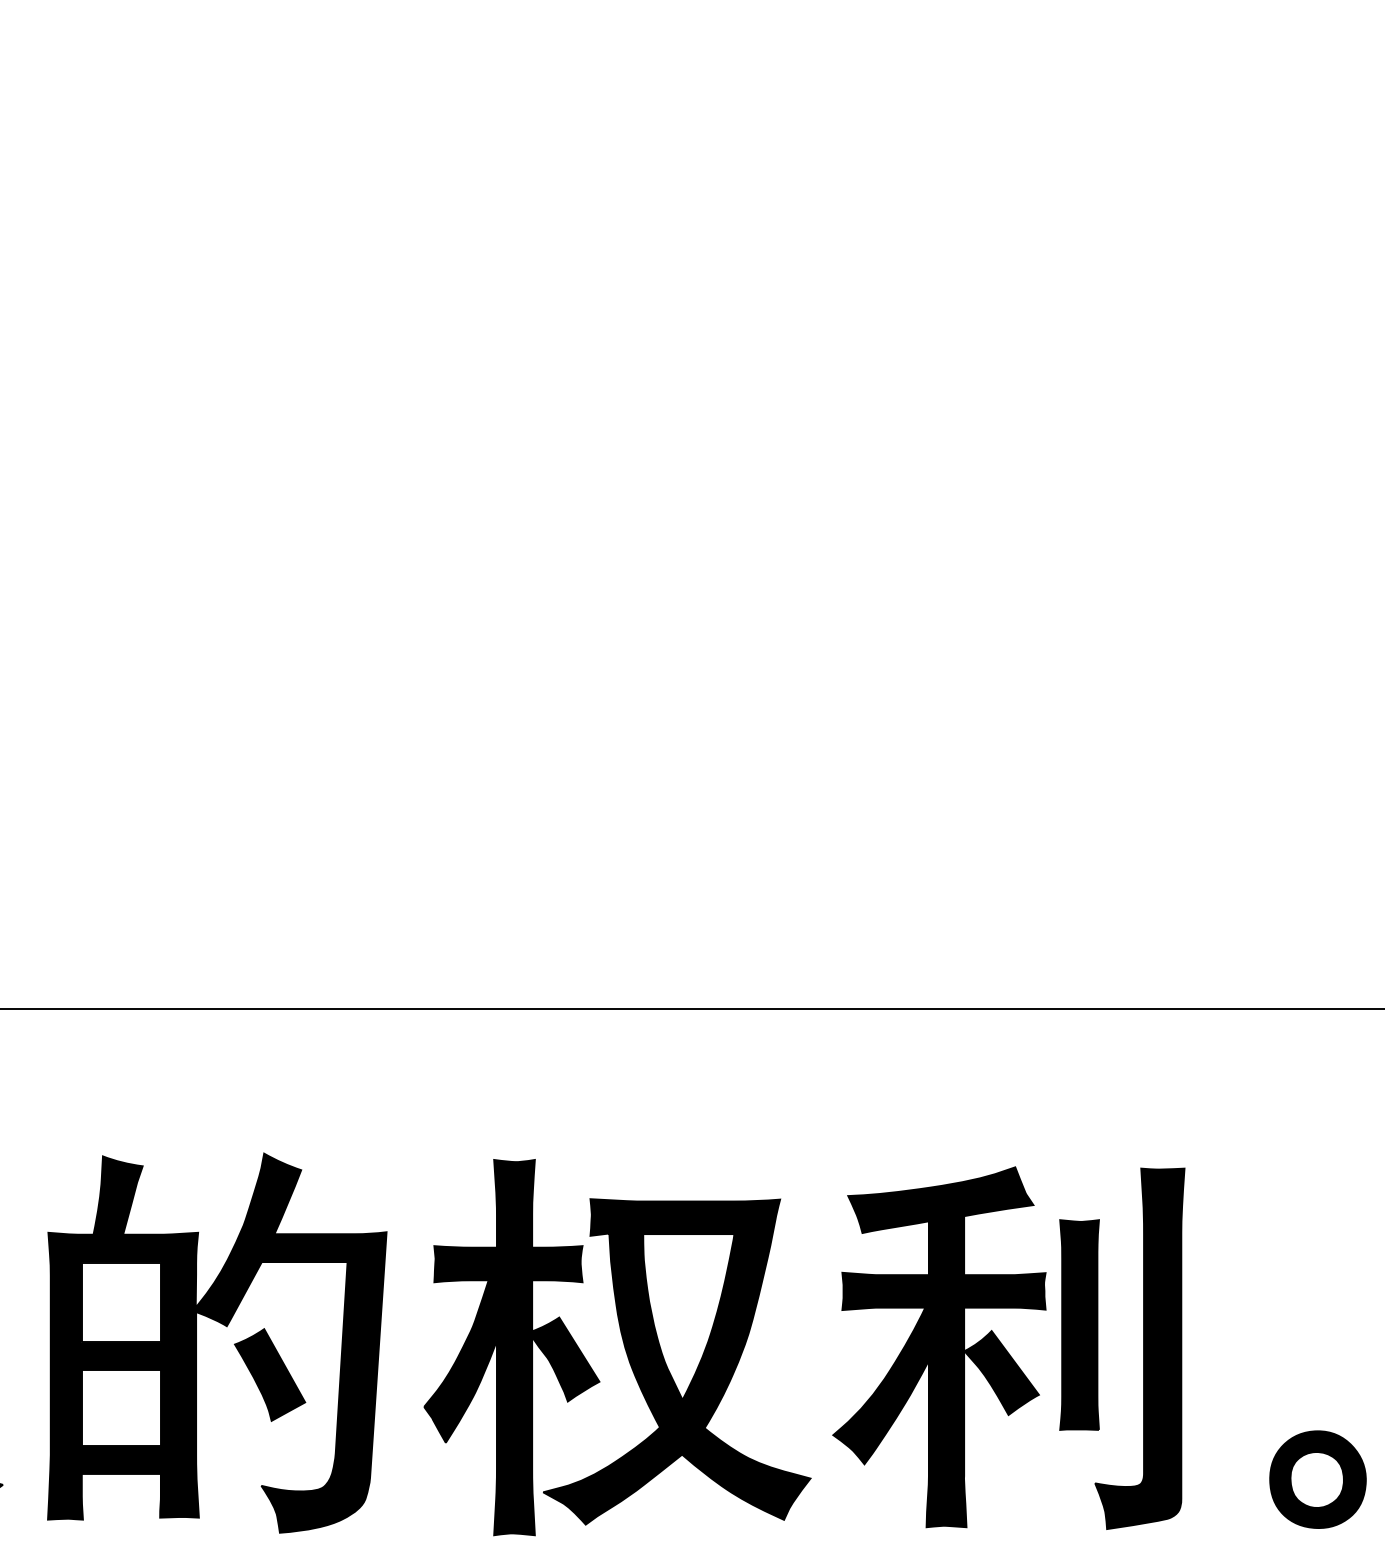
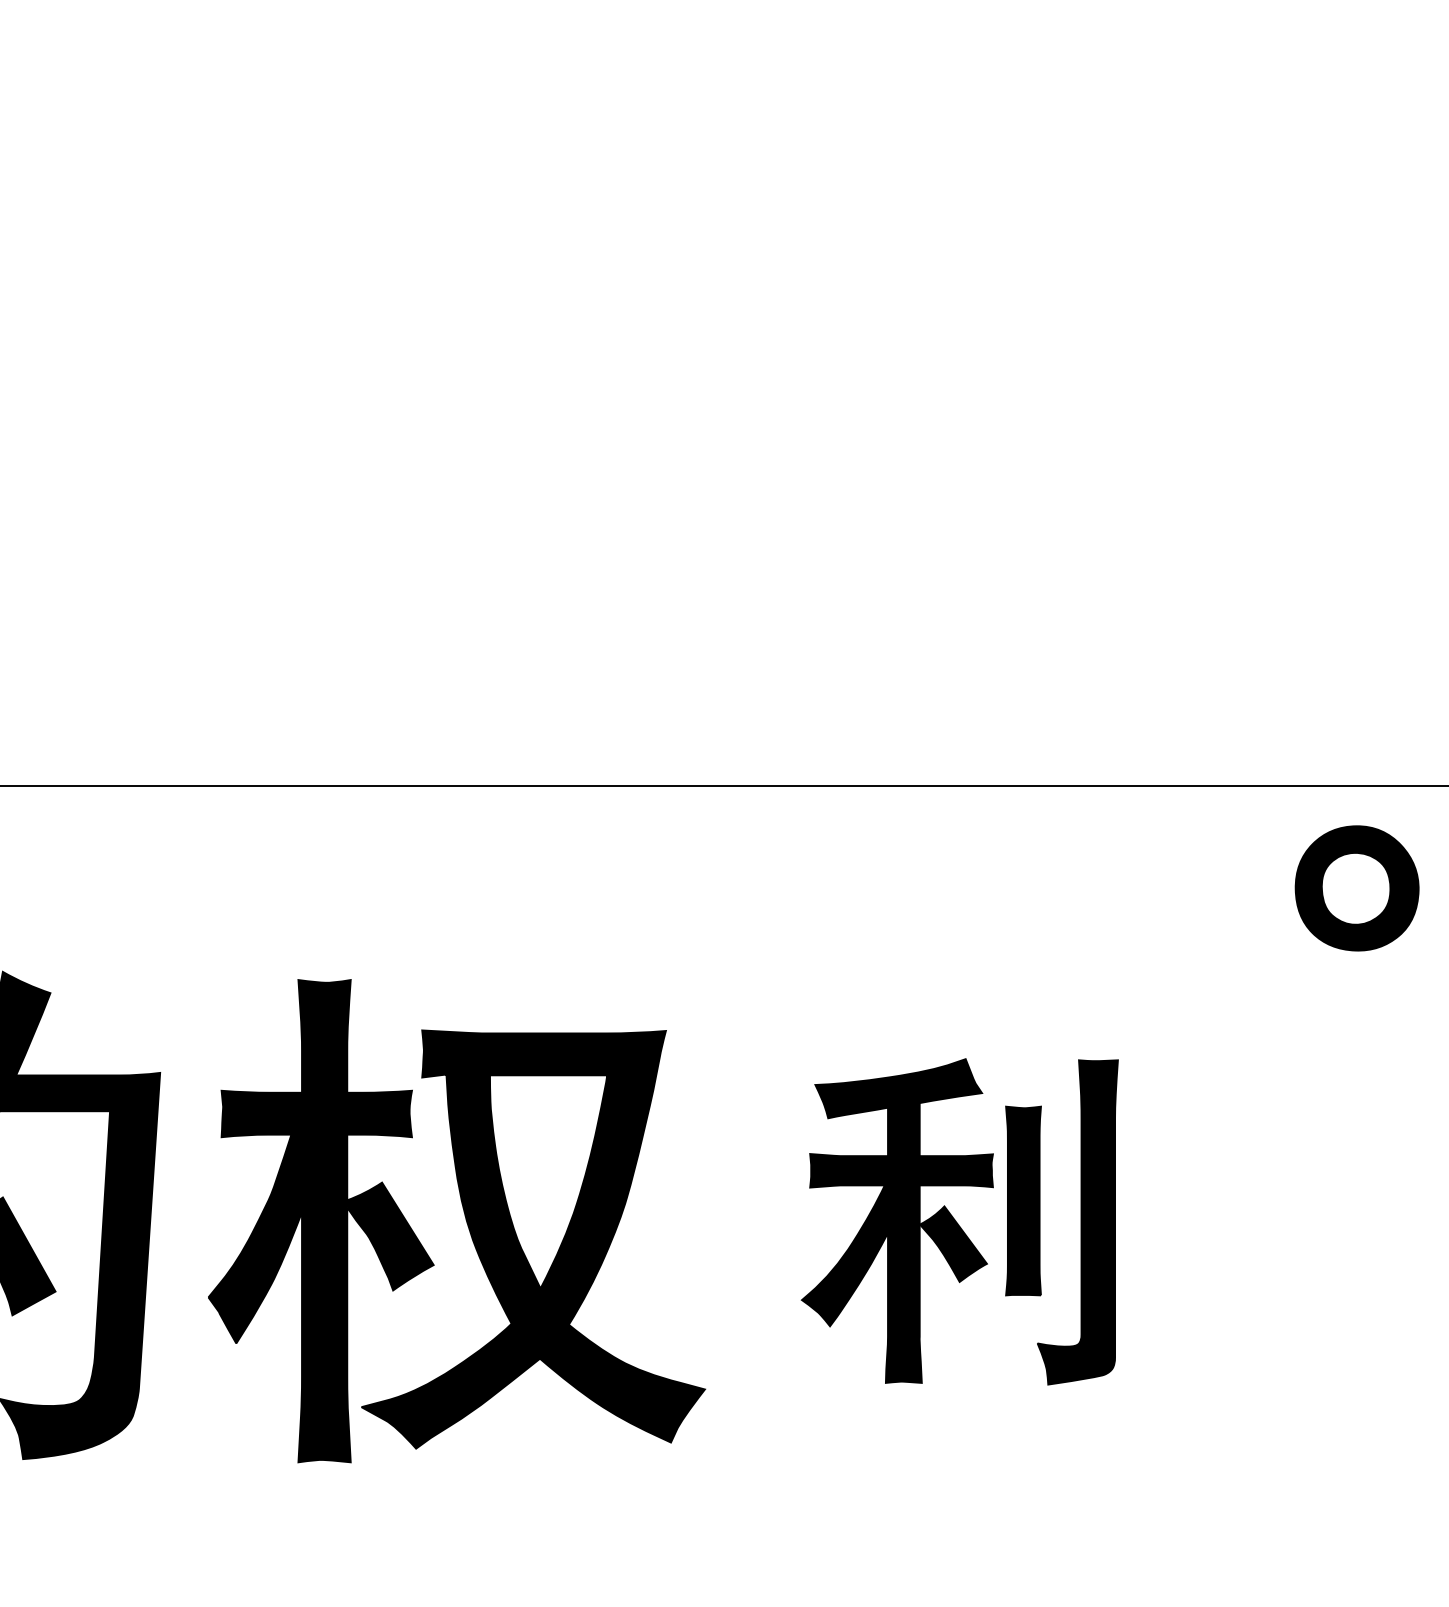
part: (1008, 1347) -> (959, 1221), size x0.7
part: (1317, 1479) -> (1356, 888), moved

